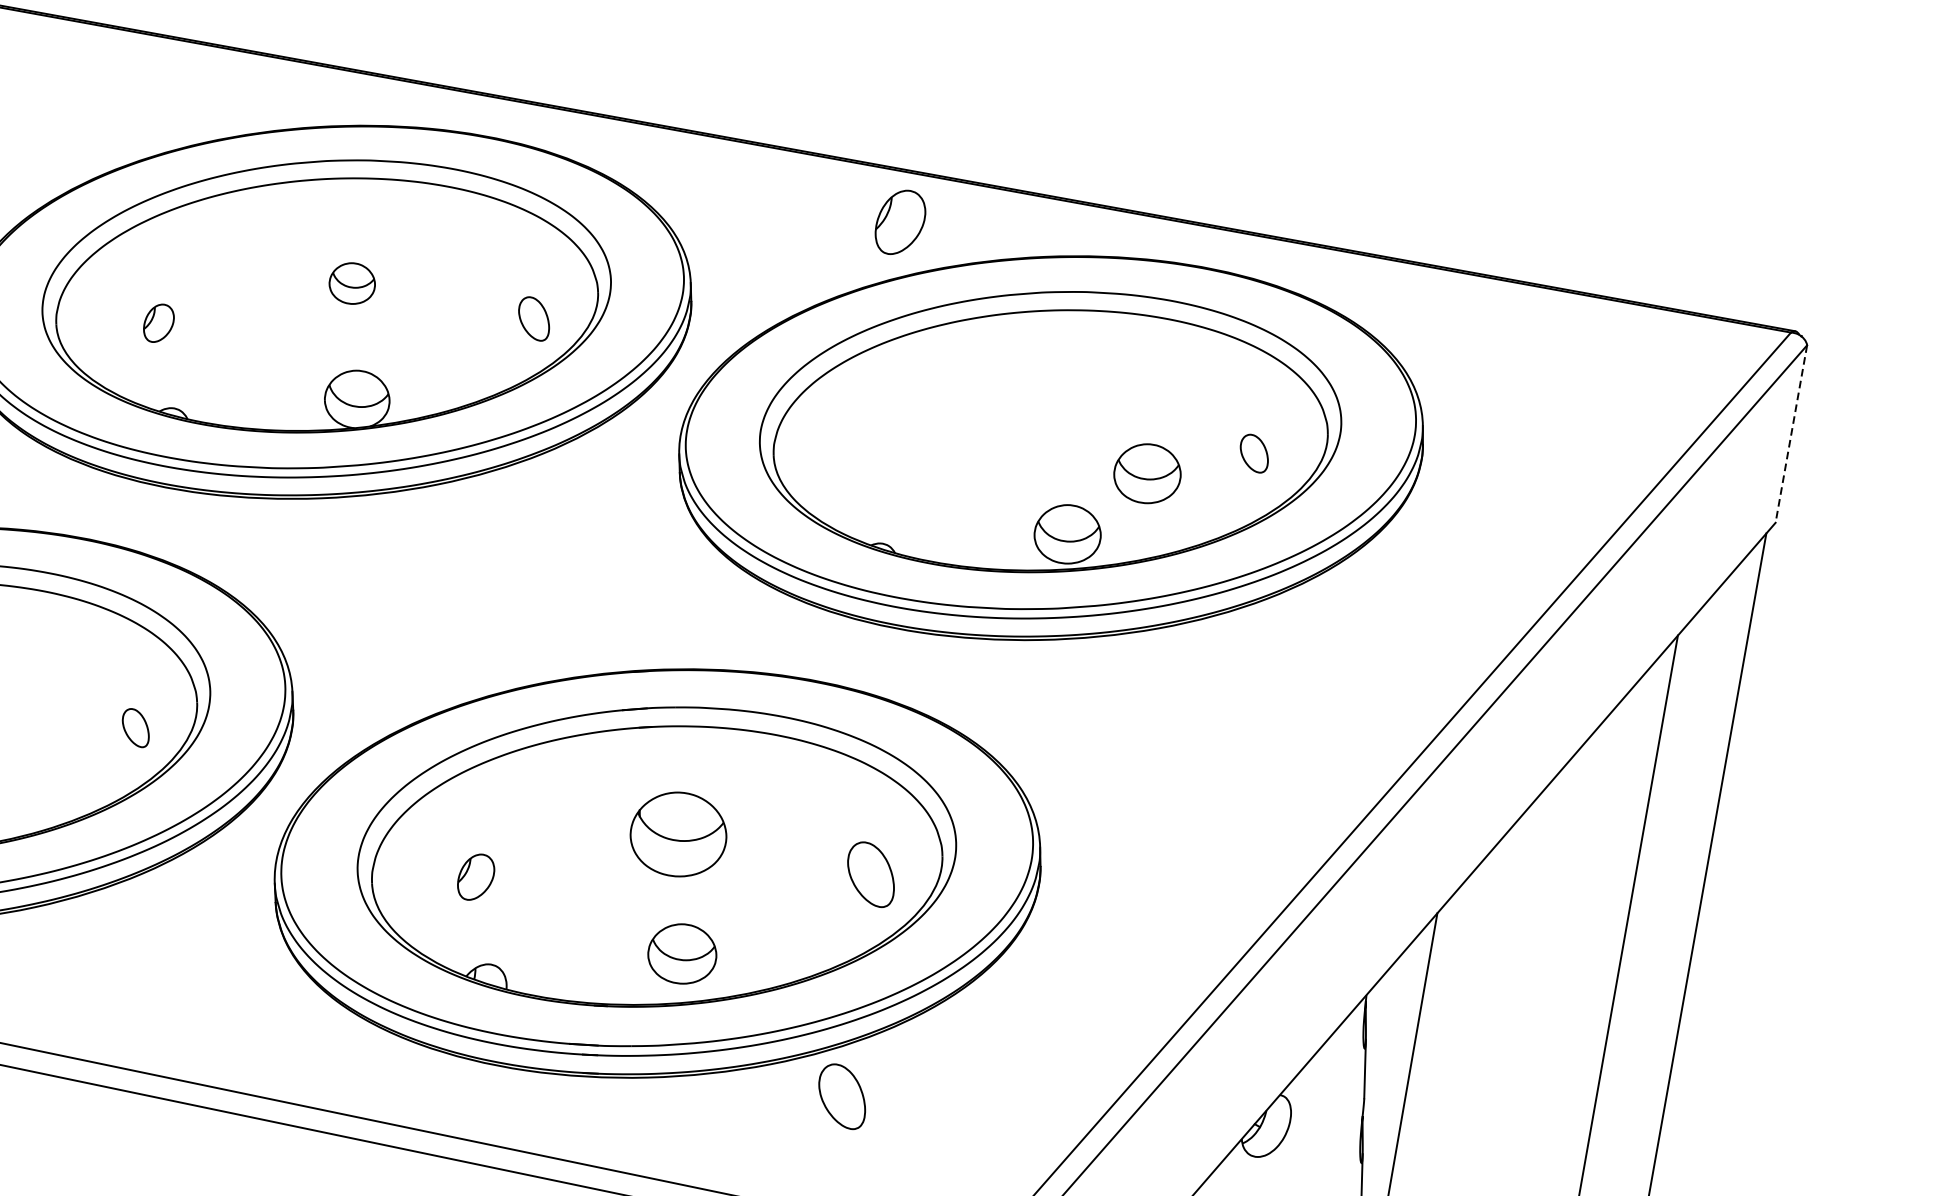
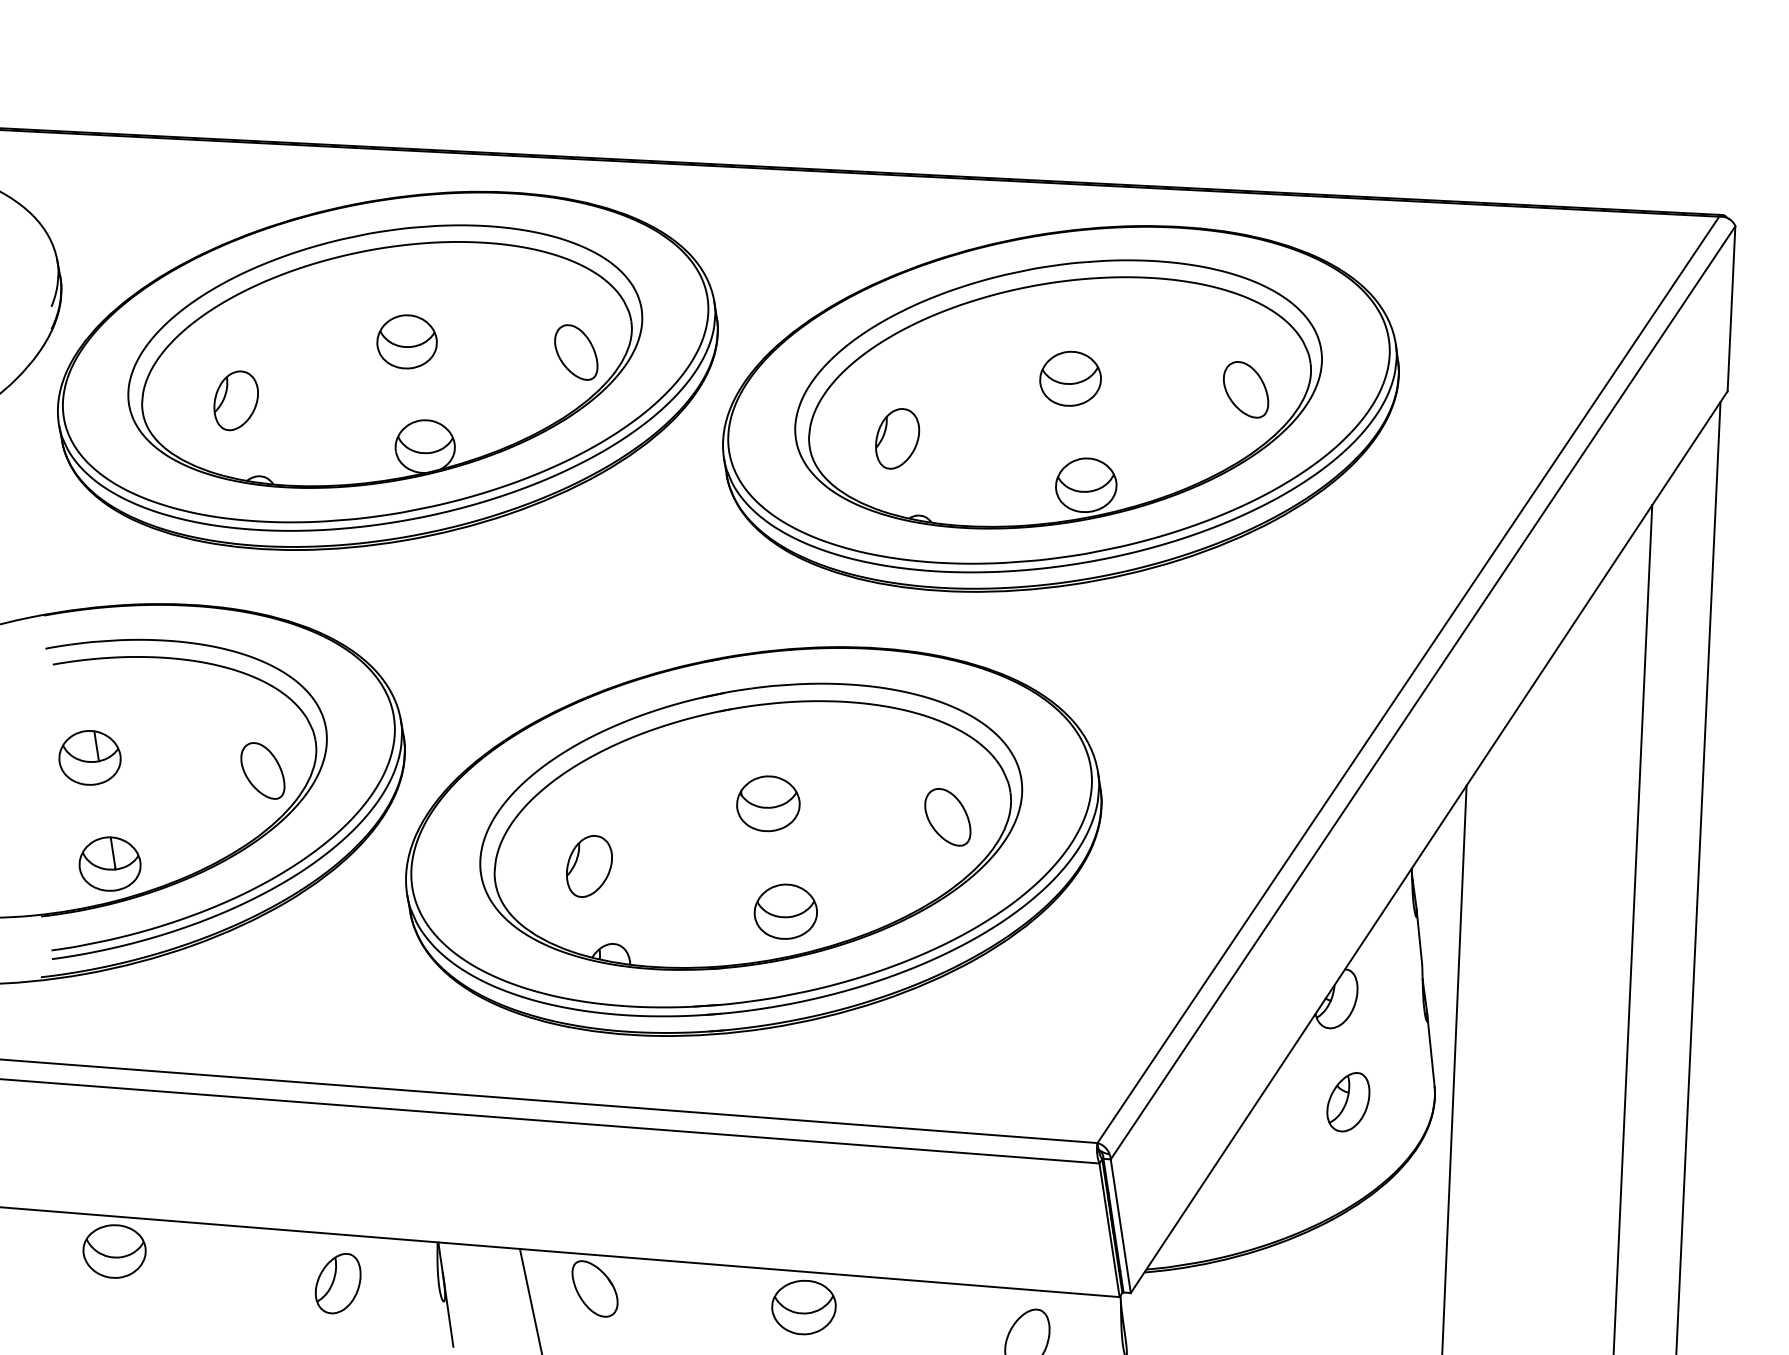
part: (900, 222) -> (897, 438), moved
part: (351, 283) -> (406, 341), size x1.43
part: (534, 318) -> (576, 352), size x1.43
part: (158, 322) -> (235, 400), size x1.67
line: (1791, 433) -> (1731, 308), dashed -> solid
part: (1254, 453) -> (1246, 389), size x1.67
part: (1147, 473) -> (1070, 378), moved
part: (135, 727) -> (262, 770), size x1.67
part: (678, 834) -> (768, 803), size x0.71
part: (476, 877) -> (589, 866), size x1.43
part: (841, 1096) -> (947, 1022), removed

